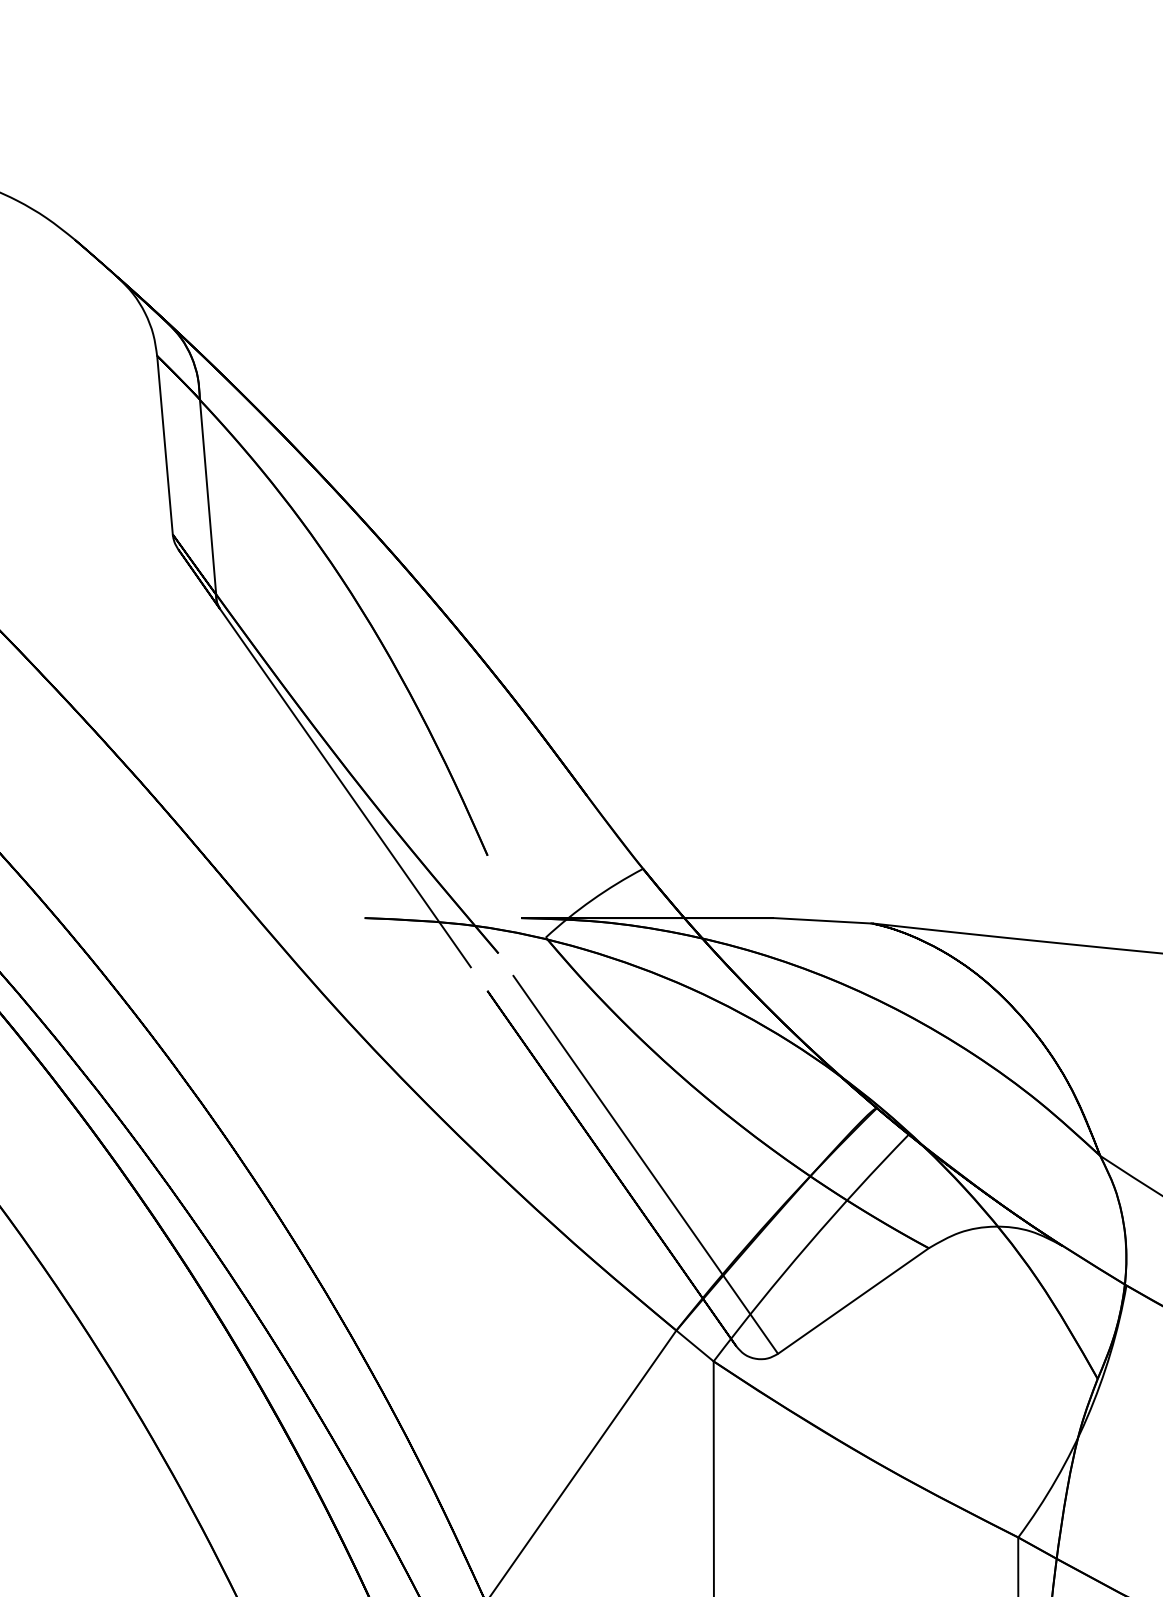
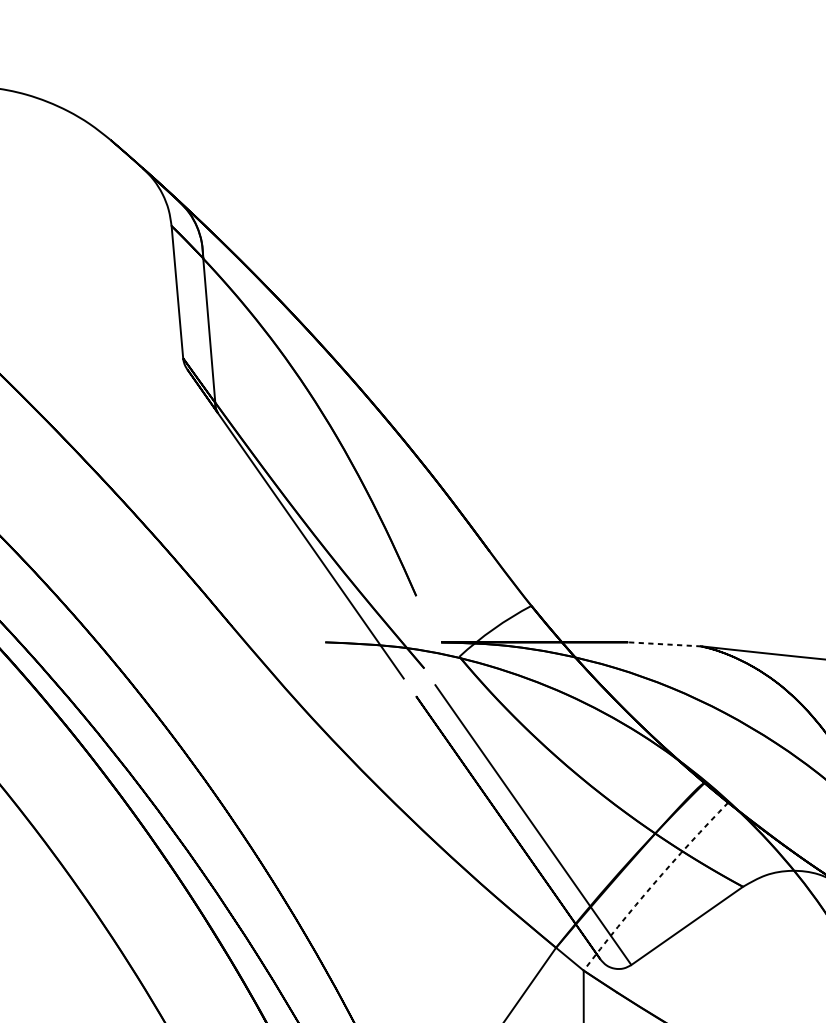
line: (822, 920) -> (664, 644), solid -> dashed
arc: (807, 1245) -> (653, 884), solid -> dashed

